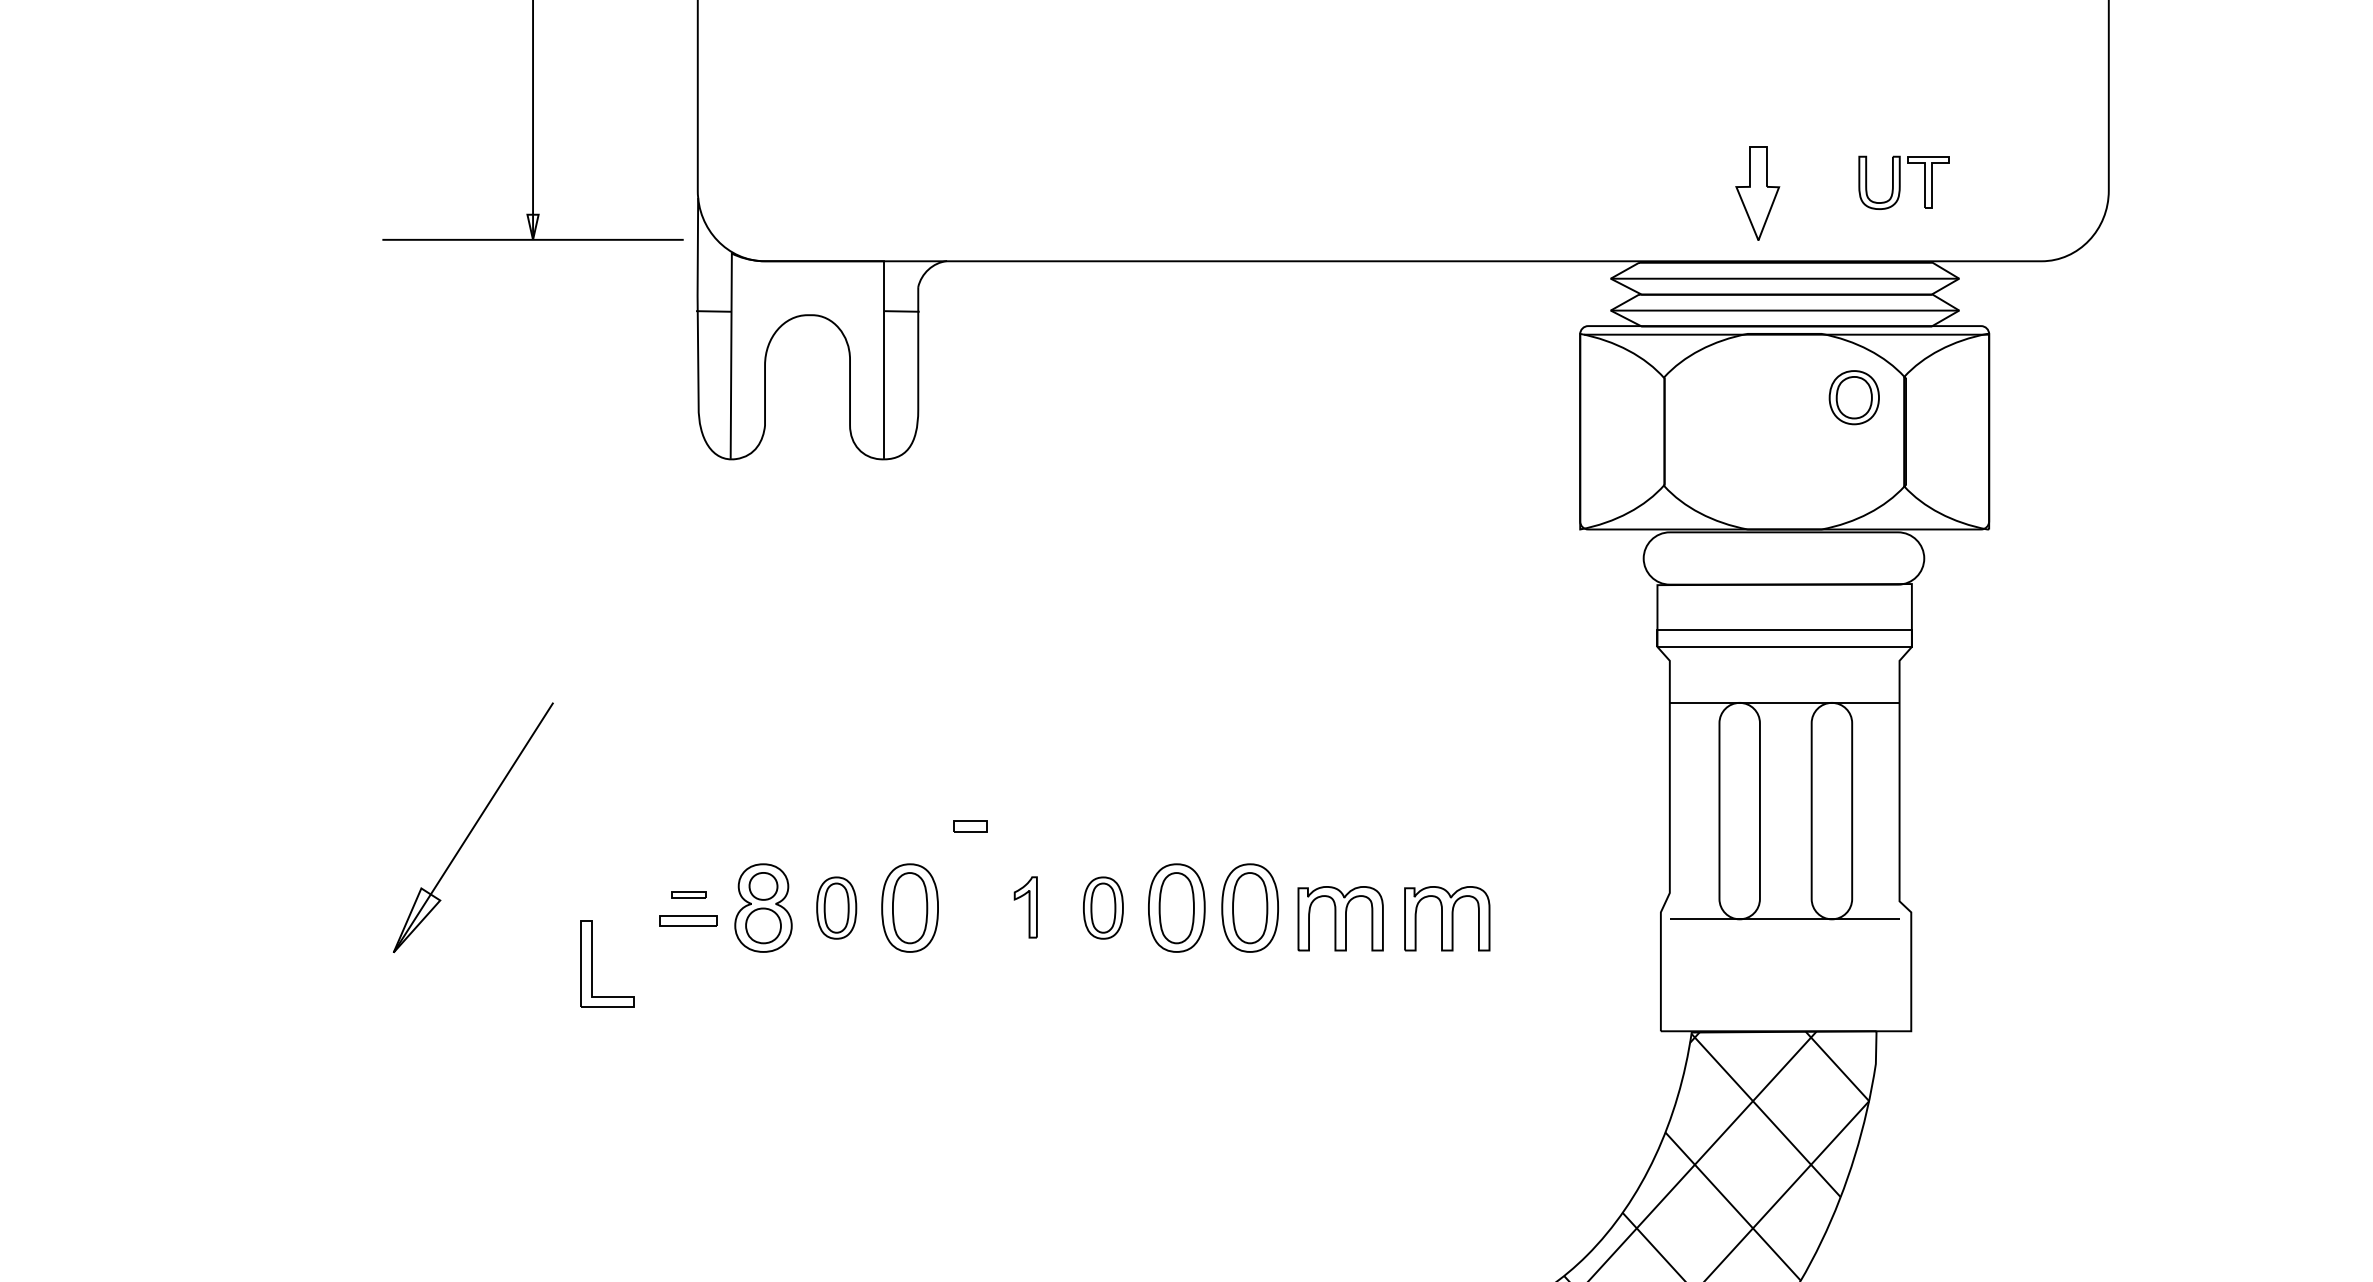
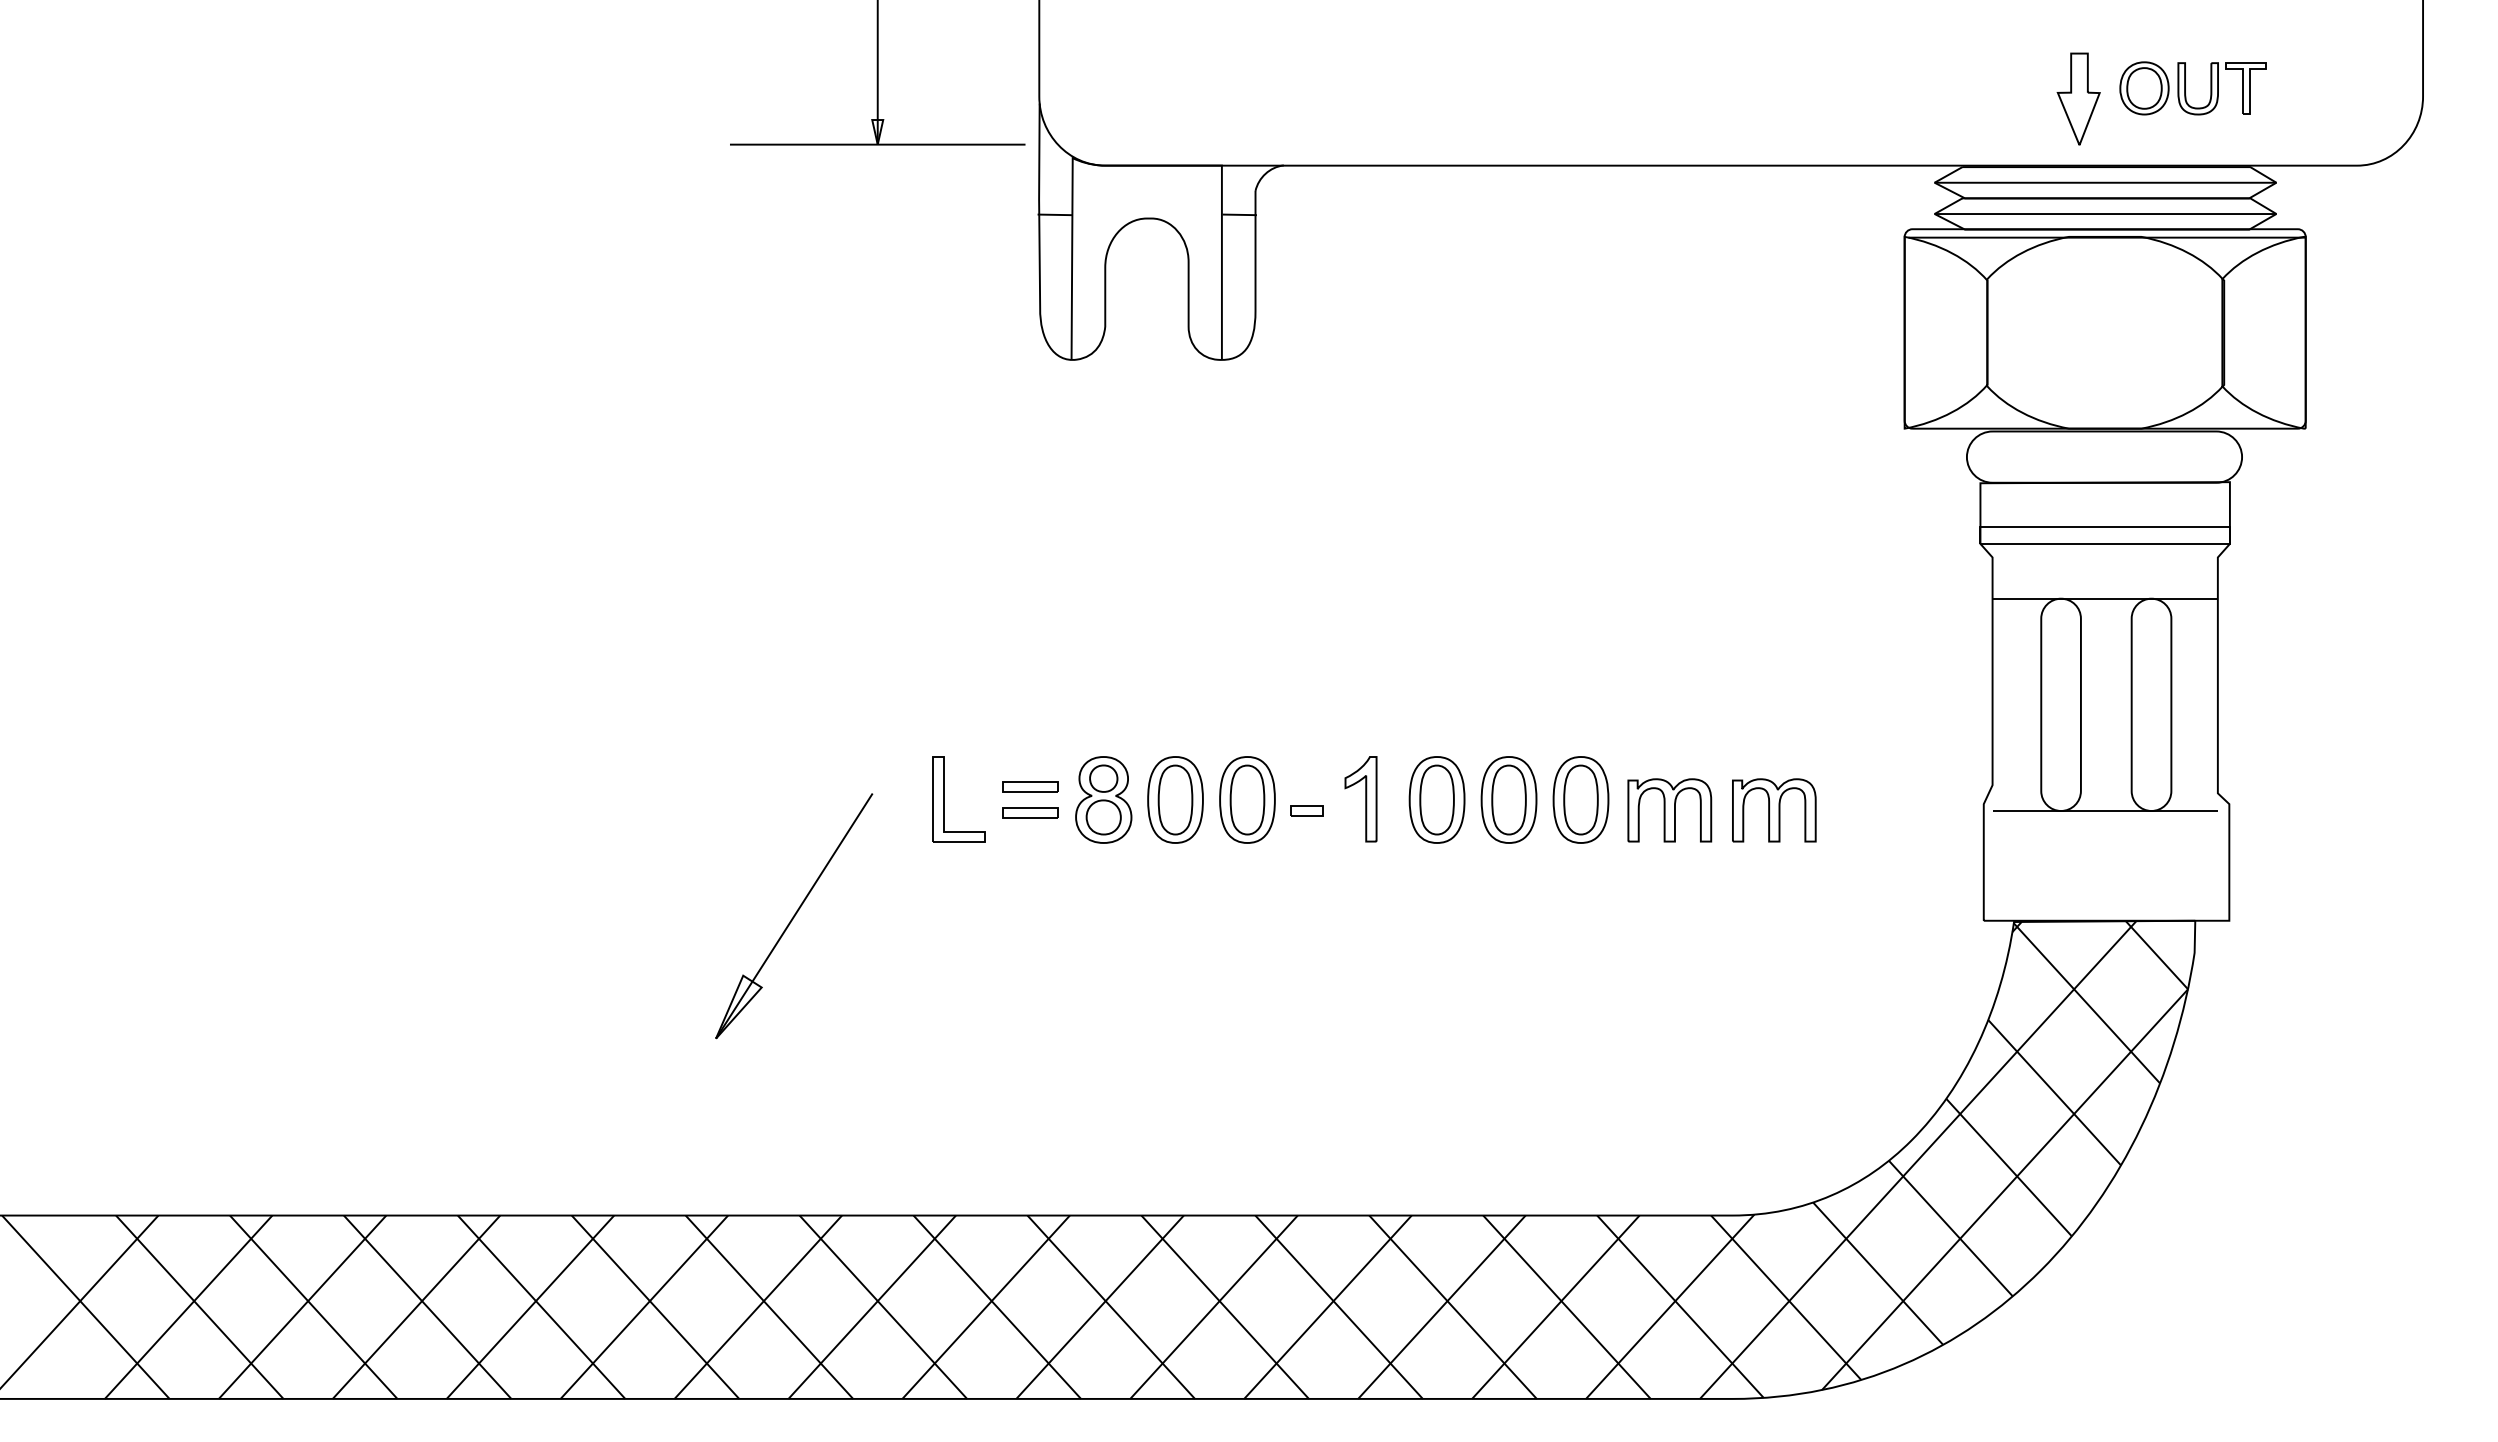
part: (1854, 397) -> (2144, 88), moved
part: (970, 826) -> (1306, 810), moved
part: (473, 828) -> (794, 916), moved
part: (688, 894) -> (1030, 786), size x1.67
part: (836, 907) -> (1175, 799), size x1.43
part: (1025, 907) -> (1360, 799), size x1.43
part: (1102, 907) -> (1436, 799), size x1.43
part: (592, 963) -> (944, 799), moved

